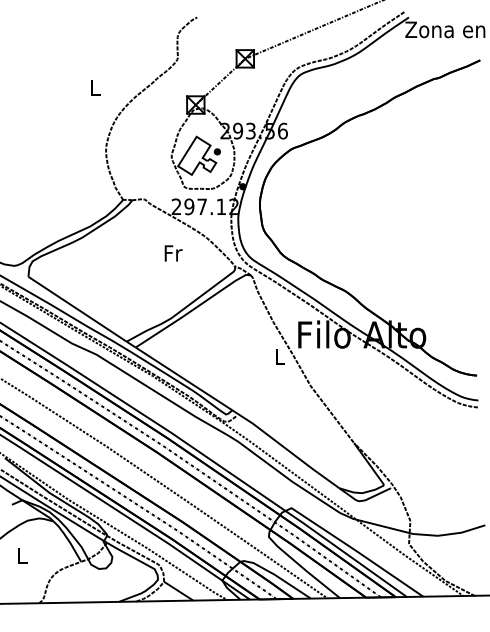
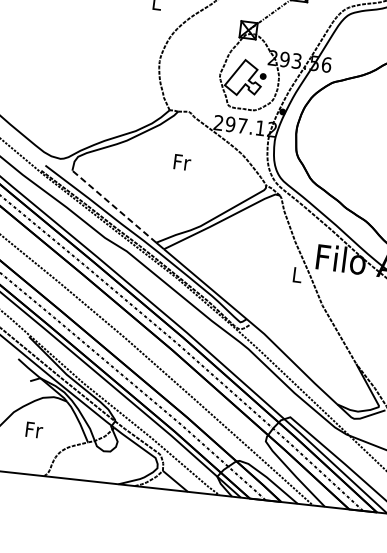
text: (173, 253) -> (182, 162), moved
line: (77, 309) -> (114, 206), solid -> dashed
text: (22, 555) -> (34, 429), L -> Fr

